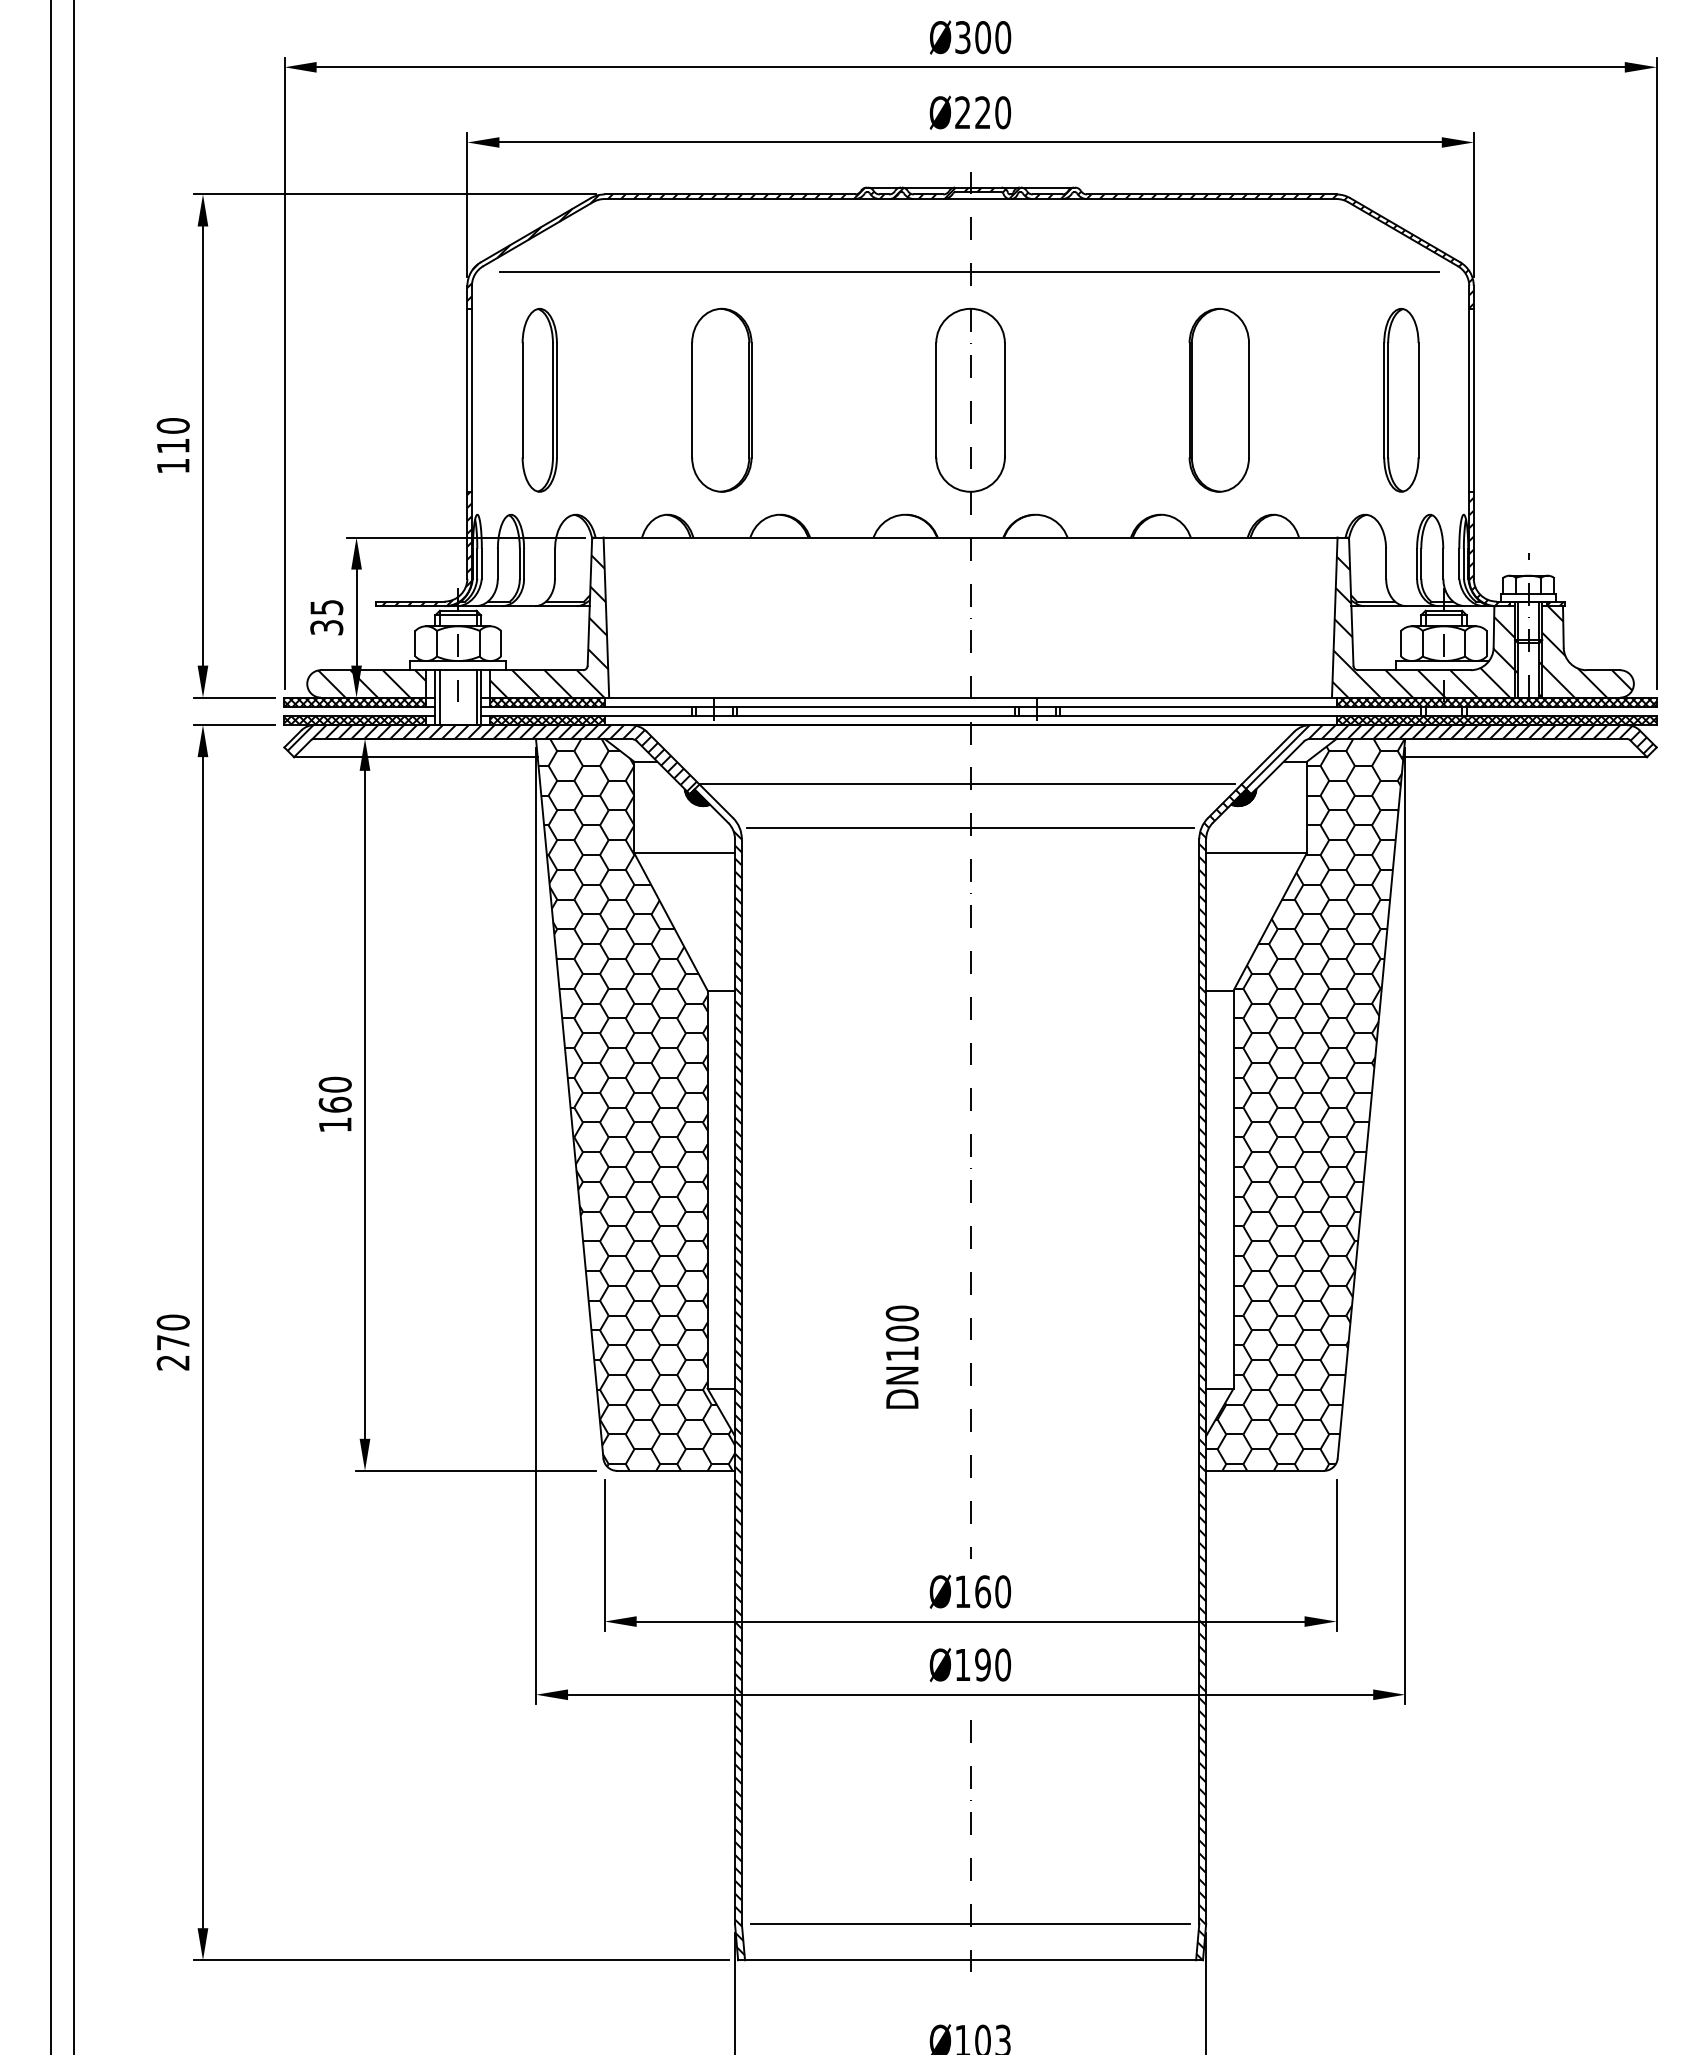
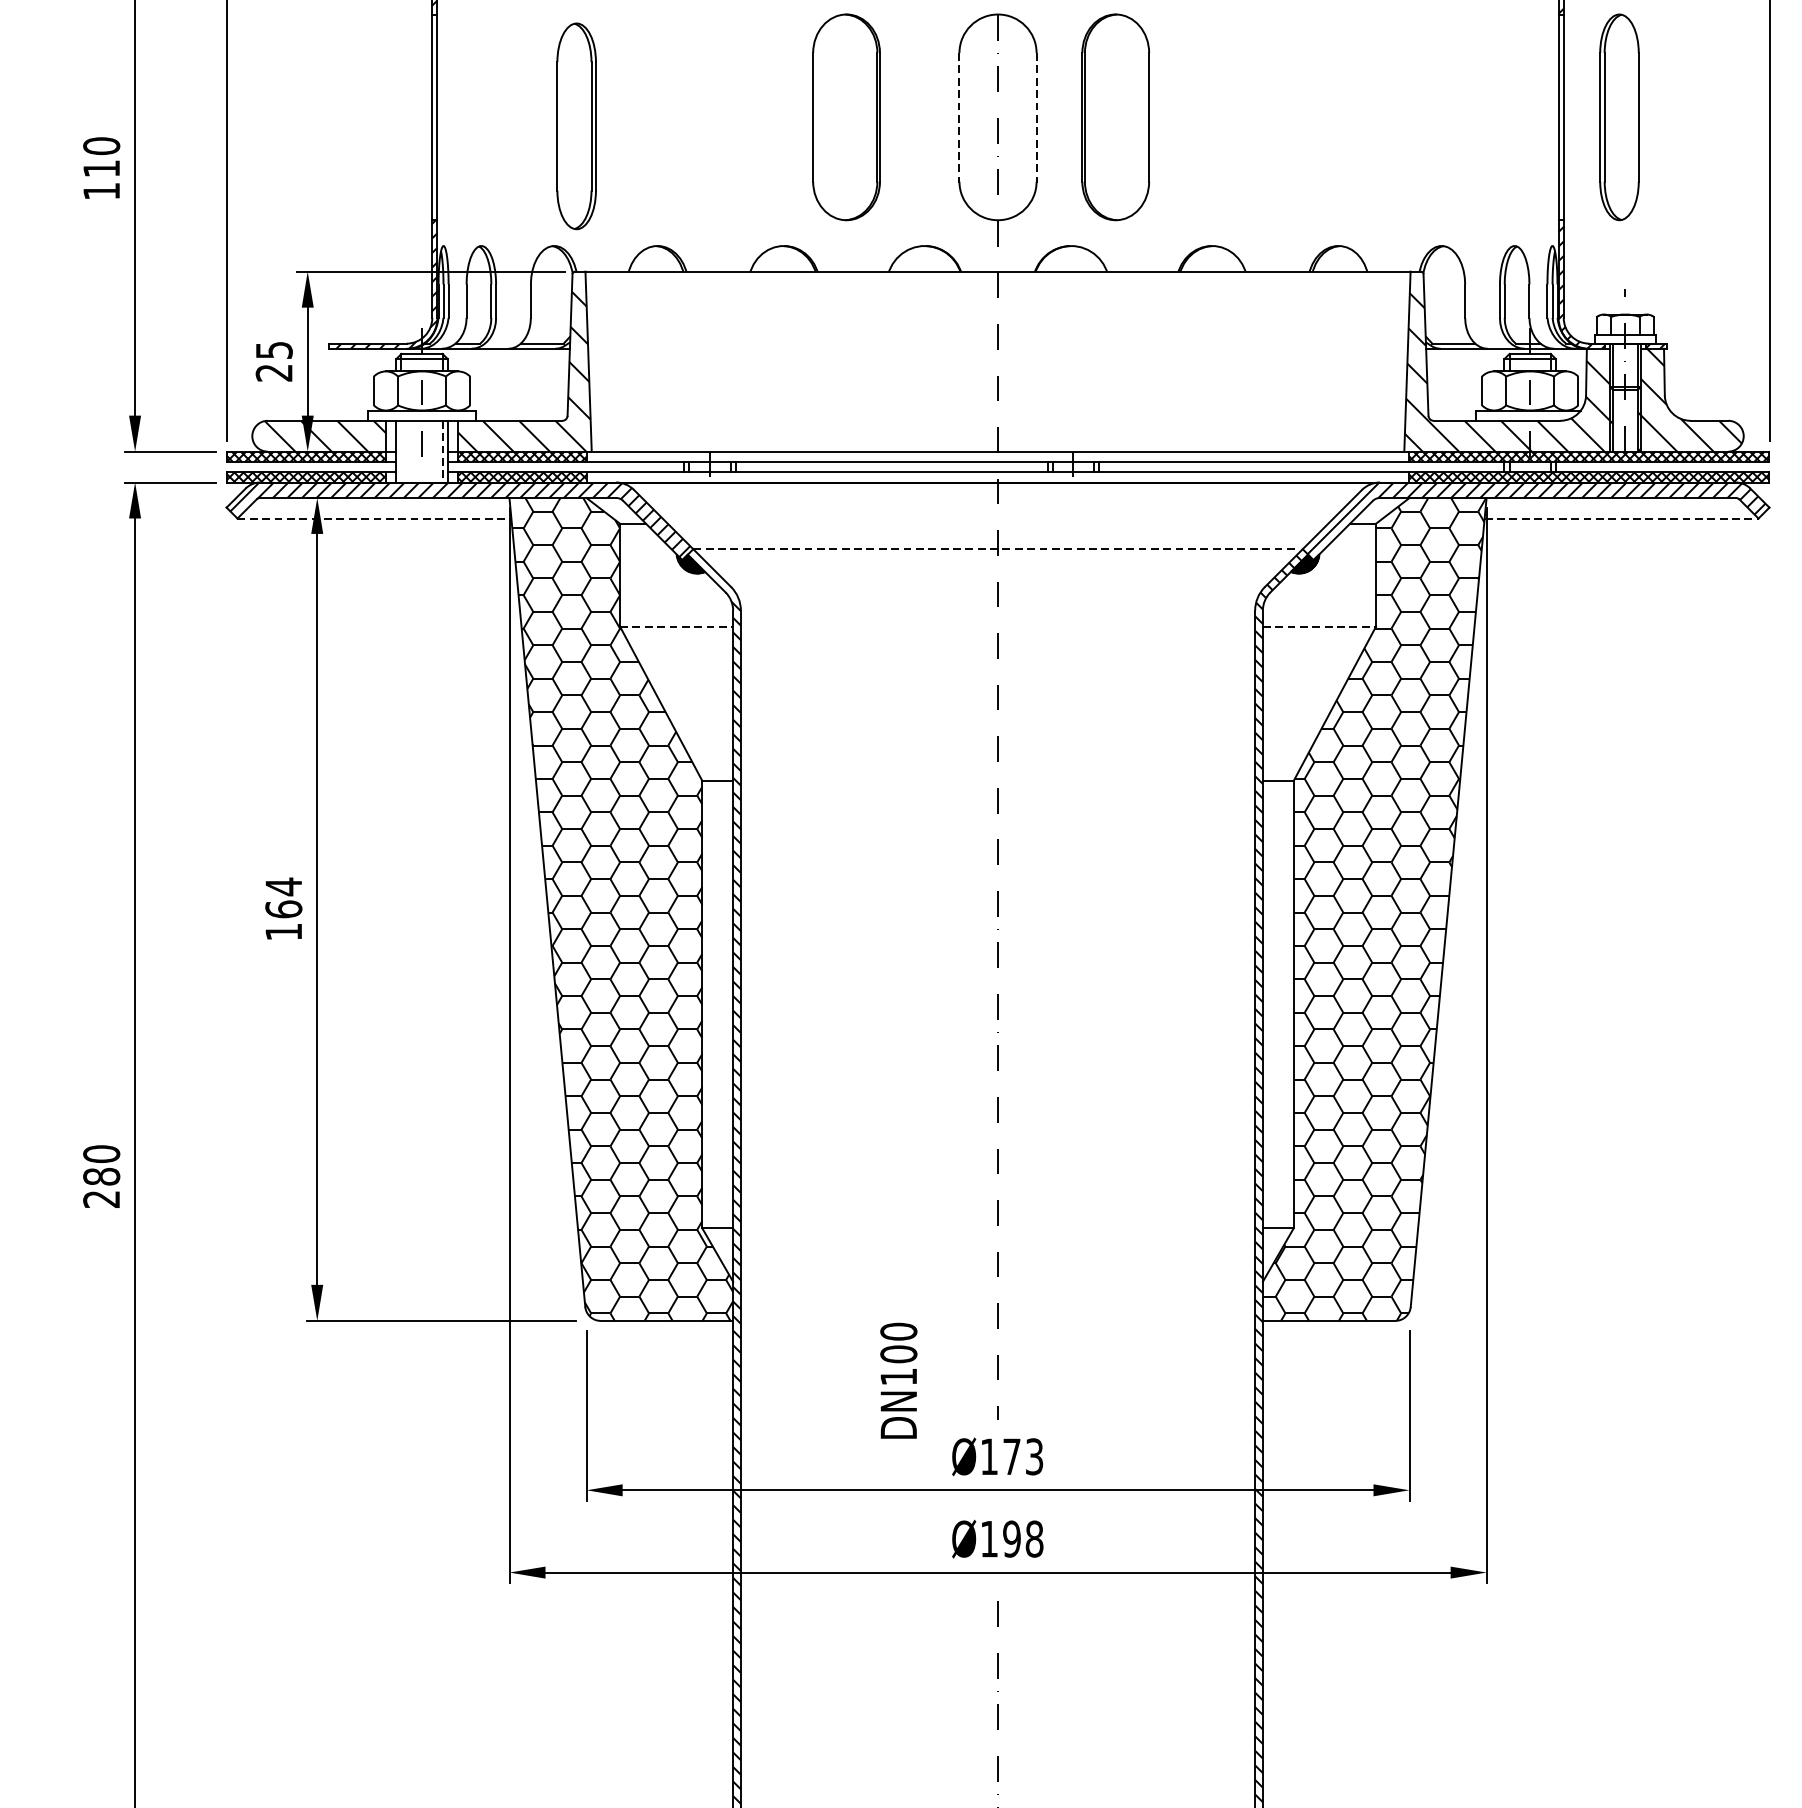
part: (721, 399) -> (846, 116), moved
part: (1218, 399) -> (1114, 116), moved
part: (539, 400) -> (576, 126), moved
line: (936, 400) -> (959, 117), solid -> dashed
line: (1004, 400) -> (1036, 117), solid -> dashed
part: (1401, 400) -> (1619, 117), moved
text: (326, 627) -> (273, 372), 35 -> 25
line: (439, 697) -> (400, 451), removed
line: (476, 698) -> (442, 452), solid -> dashed
line: (415, 757) -> (374, 518), solid -> dashed
line: (1525, 757) -> (1621, 518), solid -> dashed
line: (967, 784) -> (994, 549), solid -> dashed
line: (970, 827) -> (997, 597), removed
line: (685, 853) -> (677, 626), solid -> dashed
line: (1256, 853) -> (1319, 626), solid -> dashed
text: (334, 1084) -> (282, 886), 160 -> 164
text: (172, 1342) -> (100, 1176), 270 -> 280
text: (901, 1356) -> (897, 1380), moved
text: (993, 1591) -> (1023, 1456), Ø160 -> Ø173
text: (1003, 1664) -> (1035, 1538), Ø190 -> Ø198

